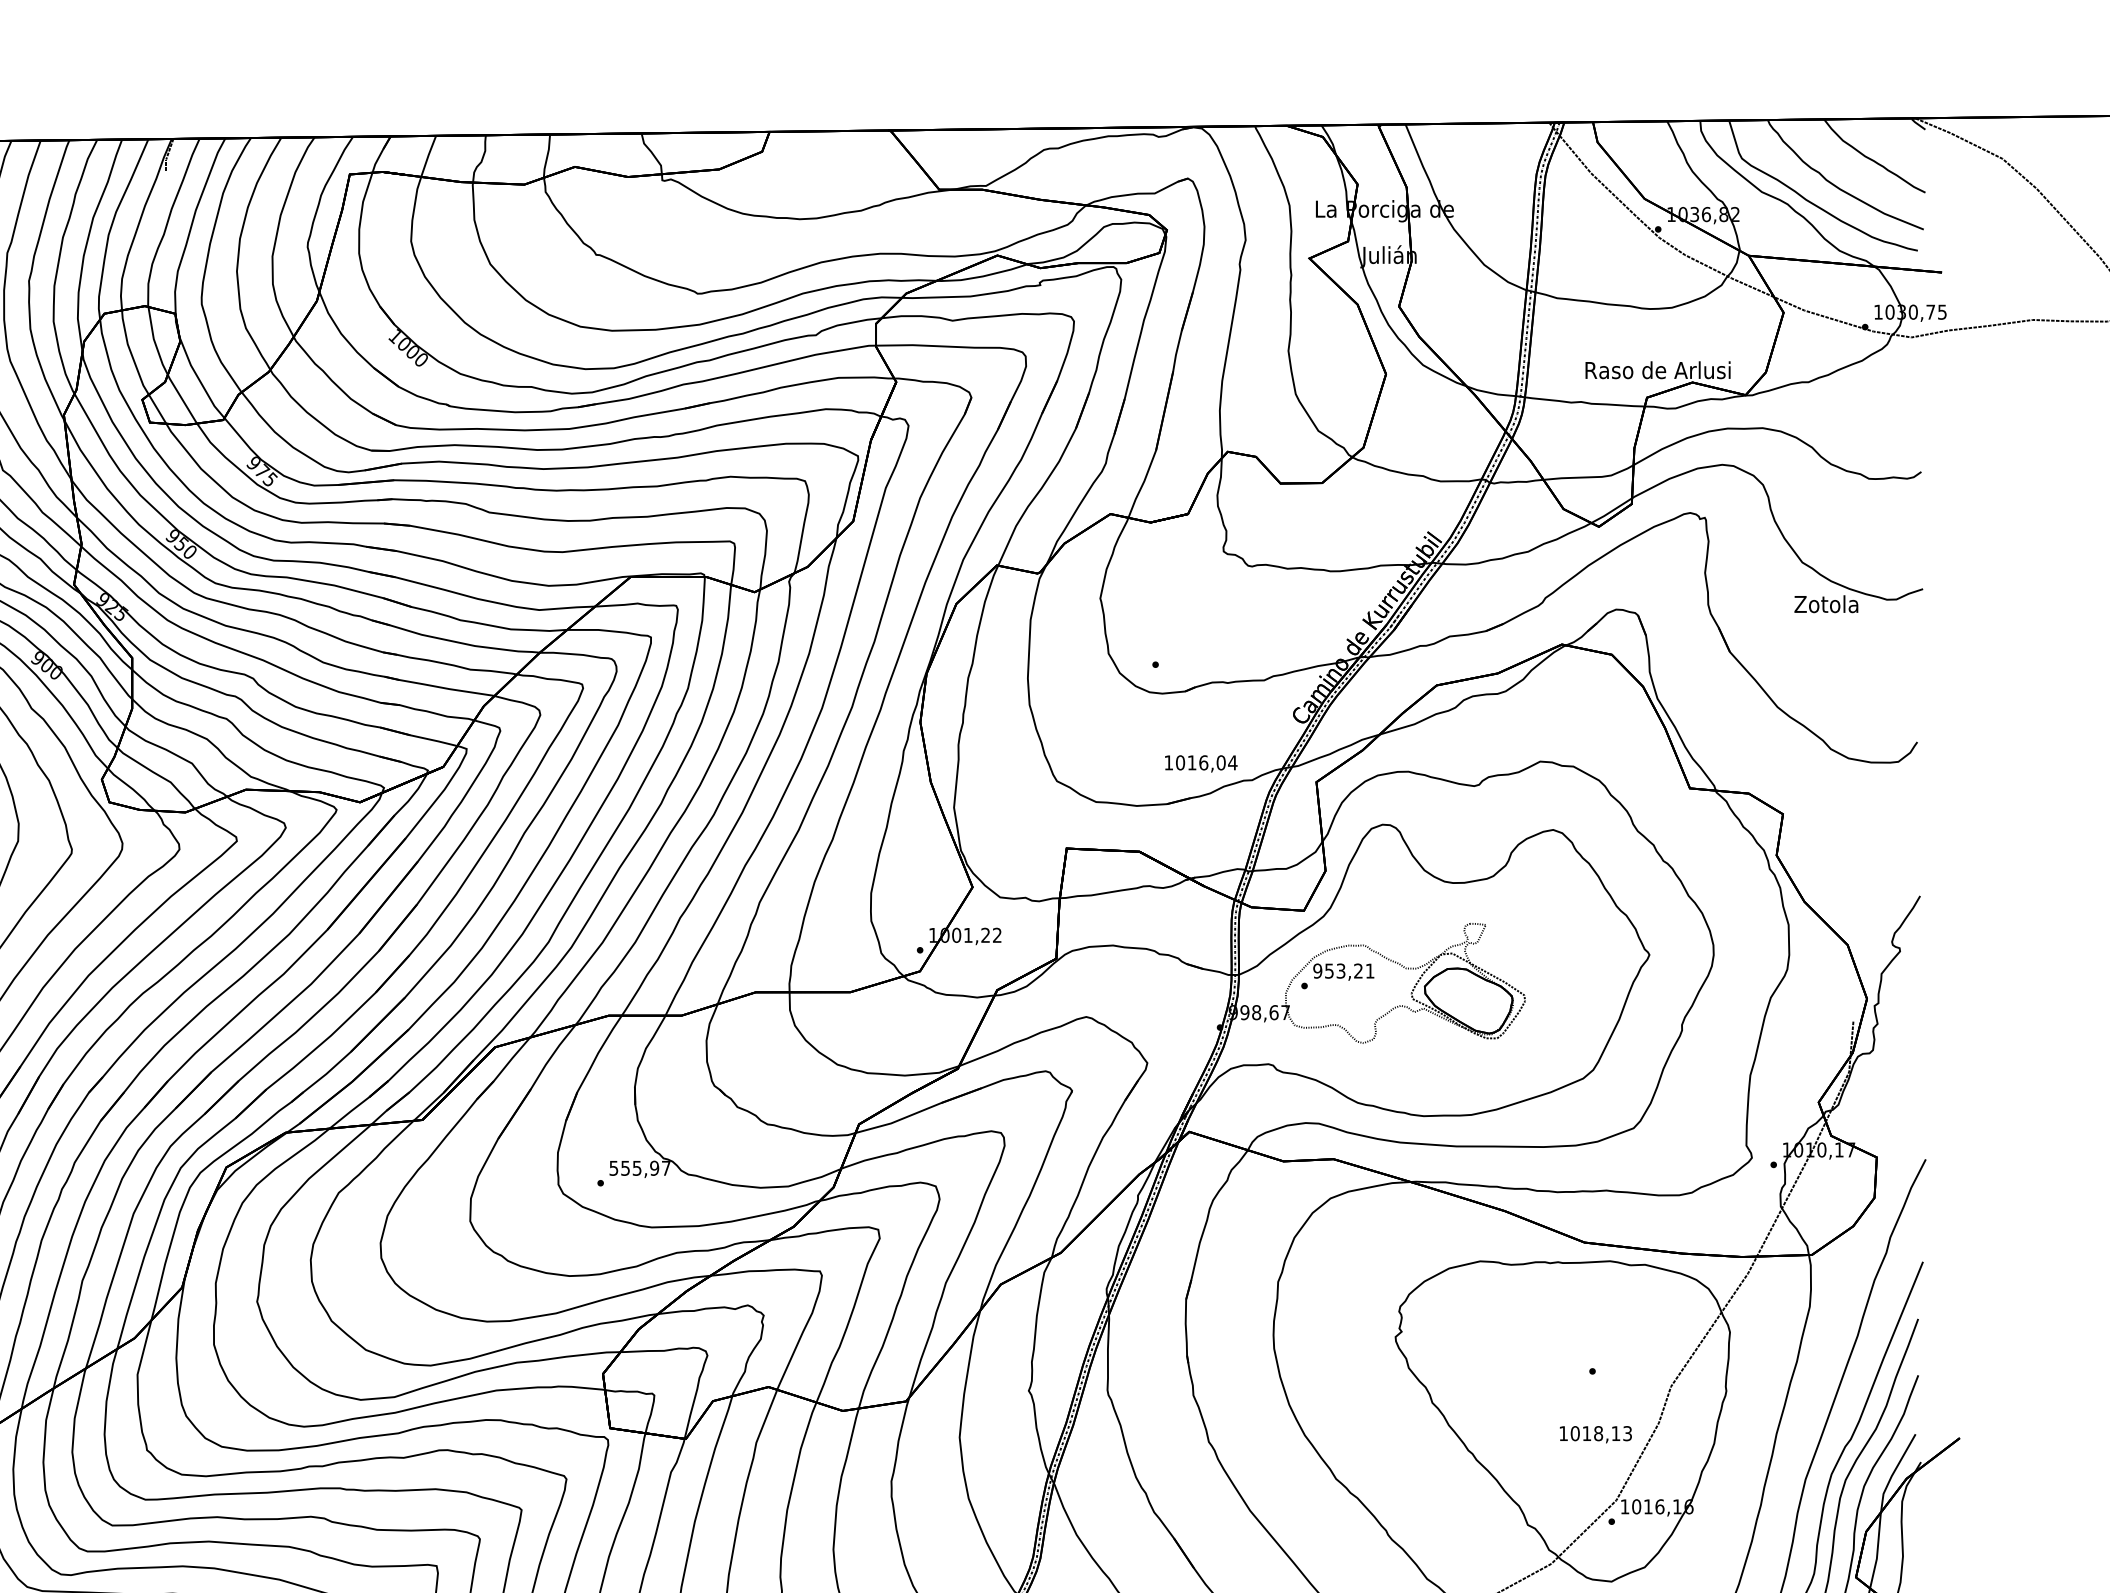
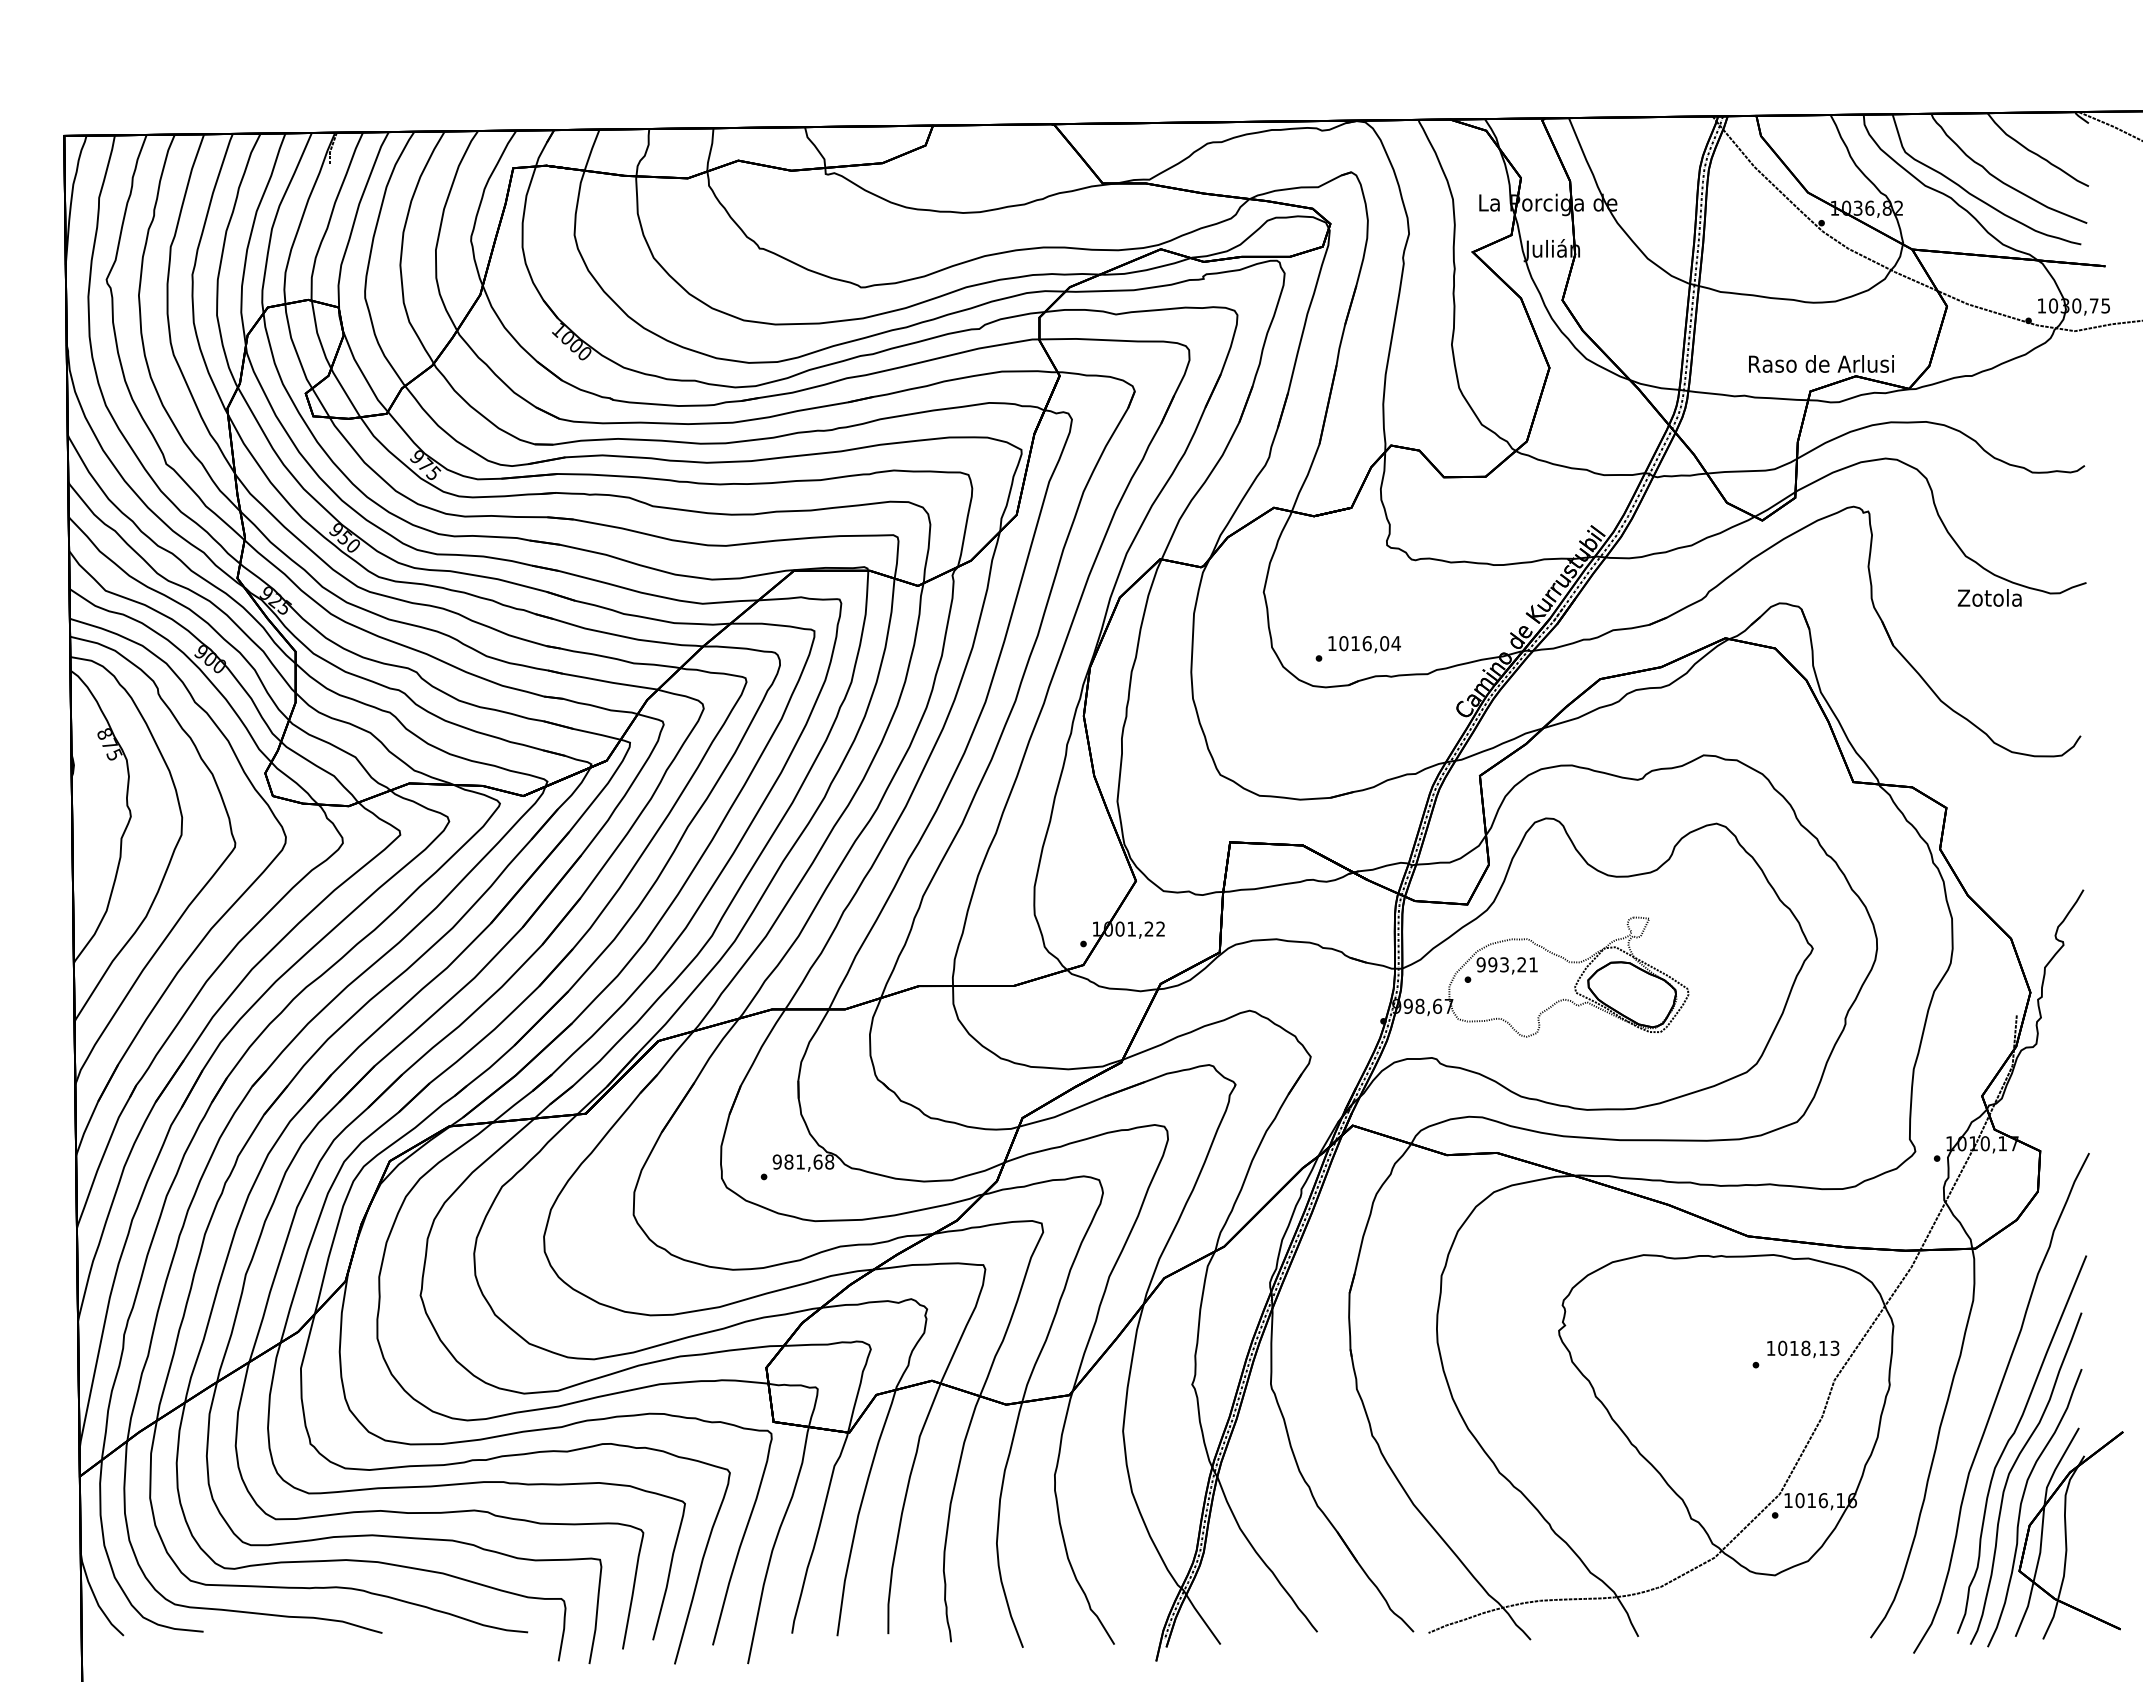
text: (1201, 763) -> (1364, 644), moved
text: (1329, 970) -> (1492, 964), 953,21 -> 993,21
text: (640, 1167) -> (803, 1161), 555,97 -> 981,68
text: (1596, 1434) -> (1803, 1349), moved

